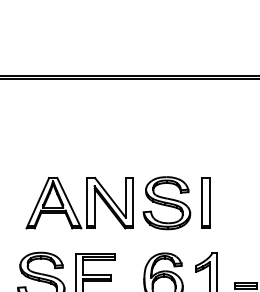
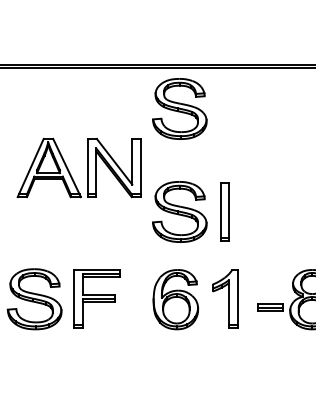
part: (166, 113) -> (179, 108), added
part: (87, 202) -> (87, 167), moved

